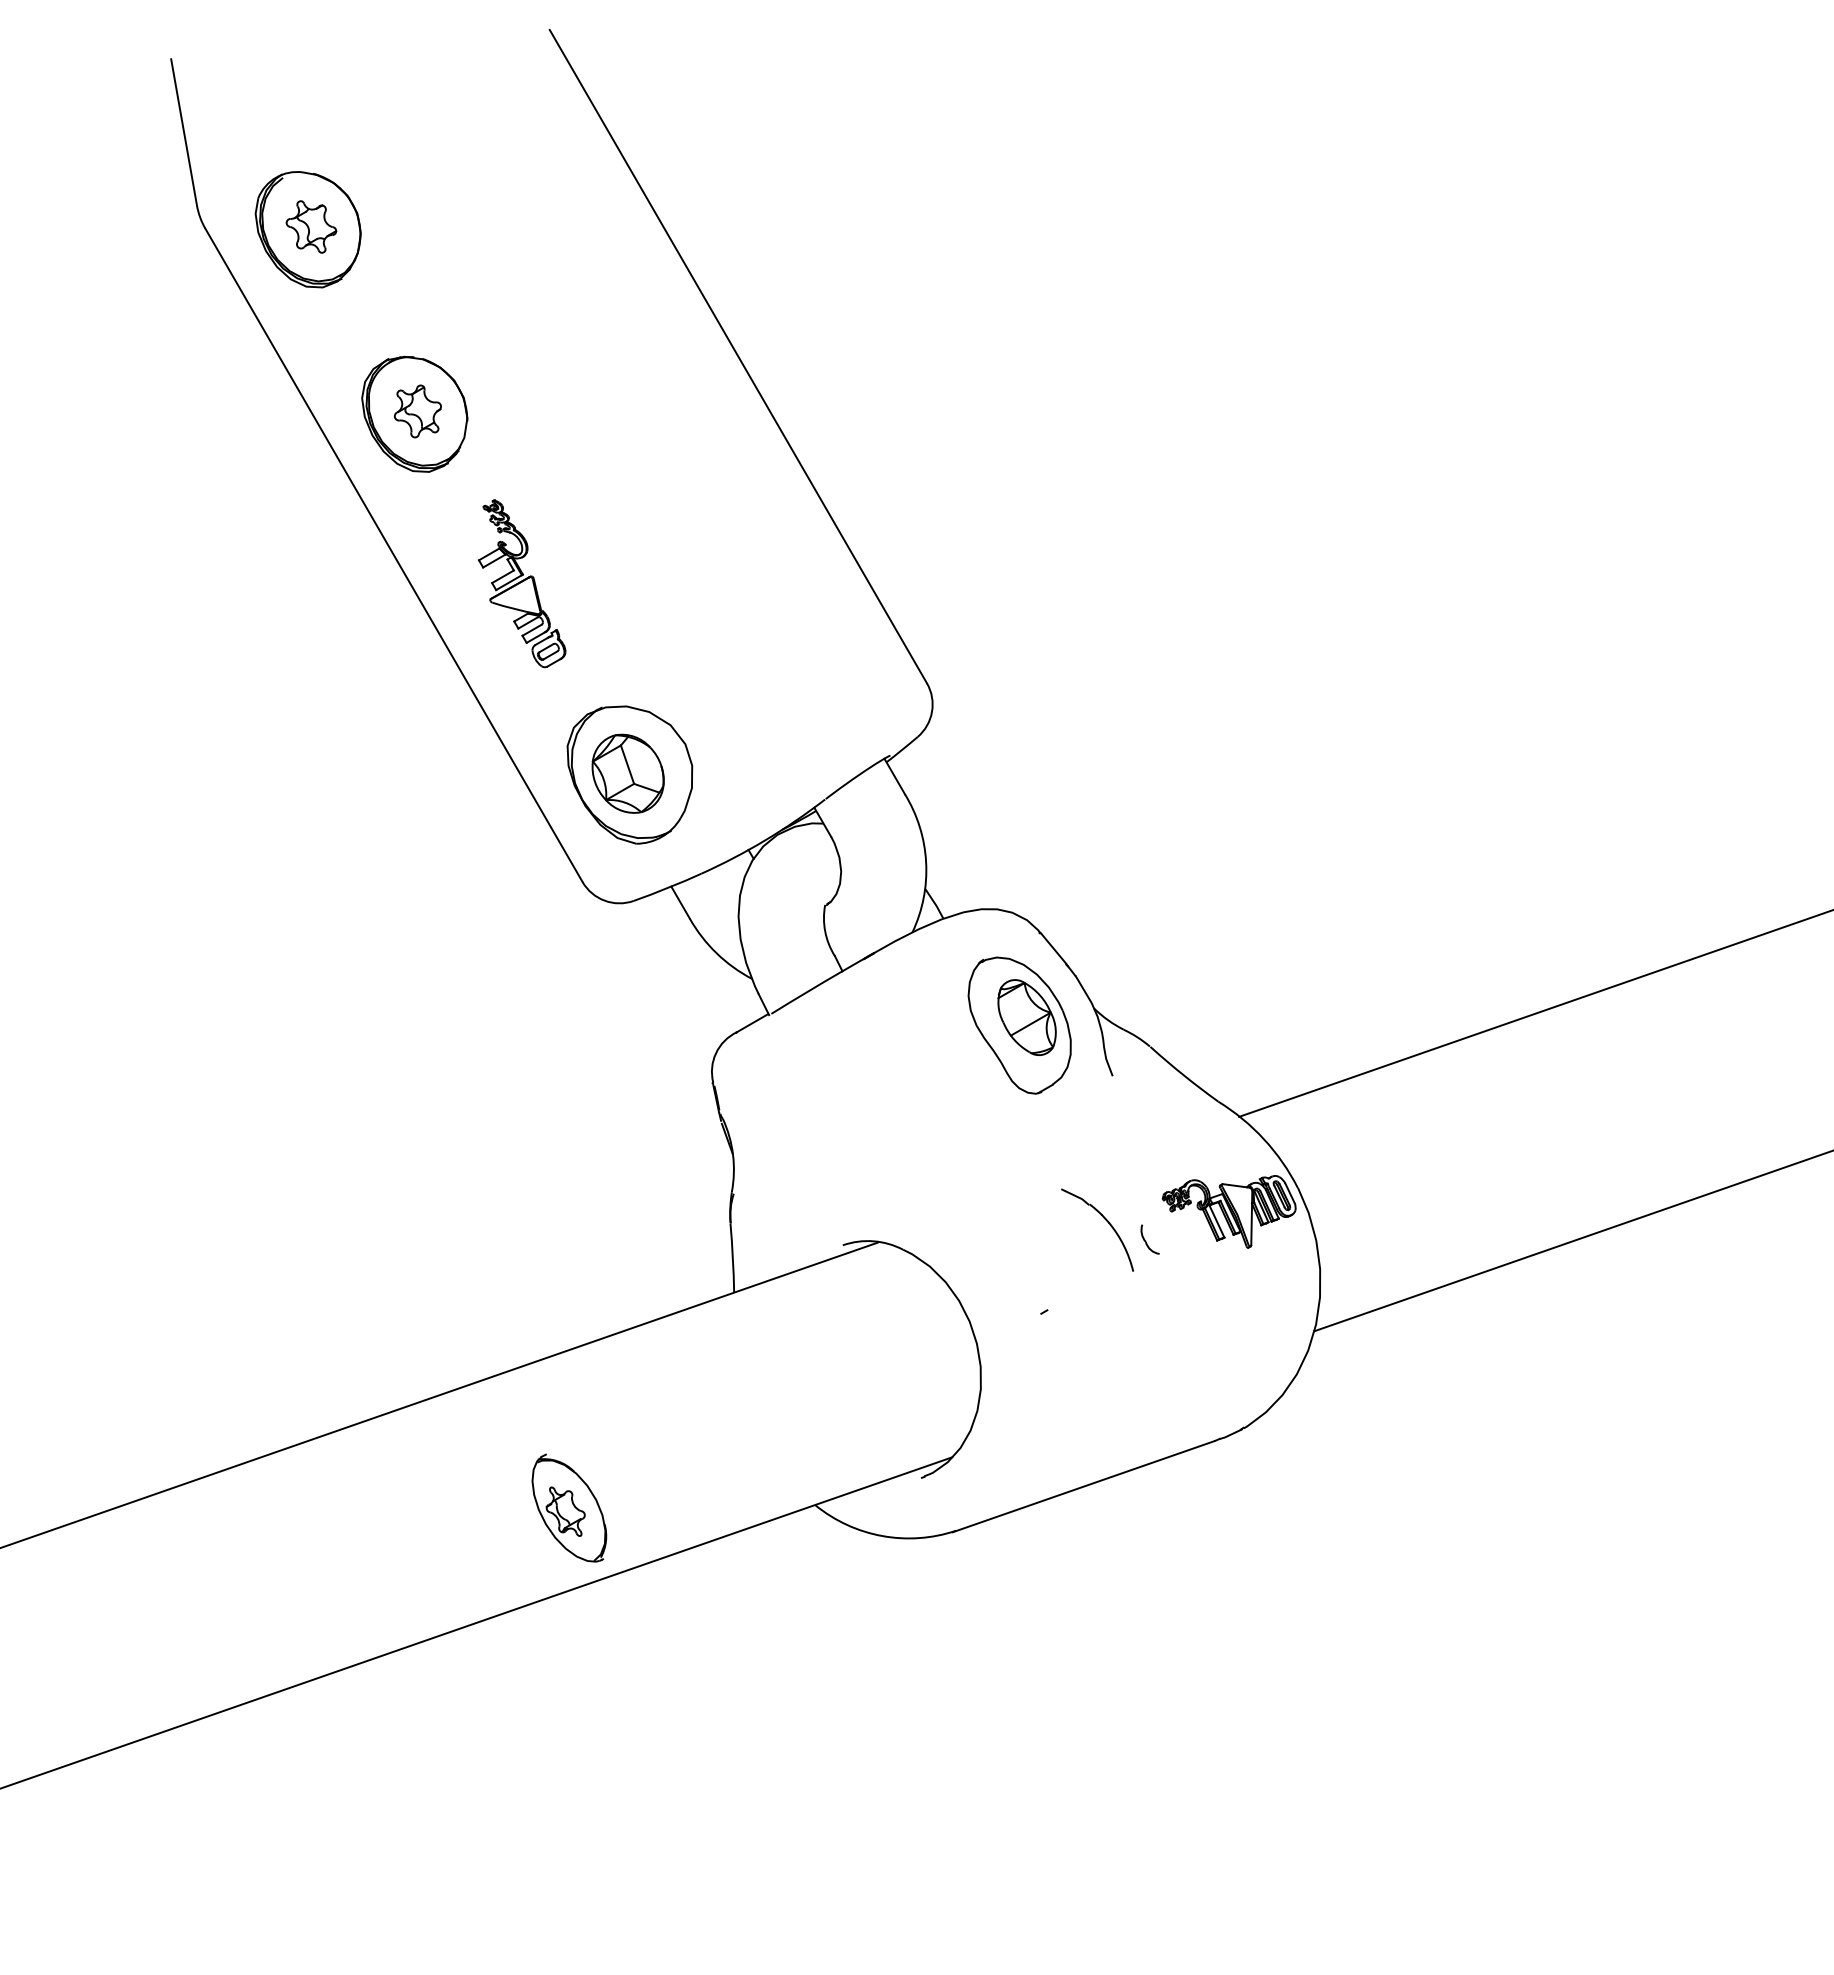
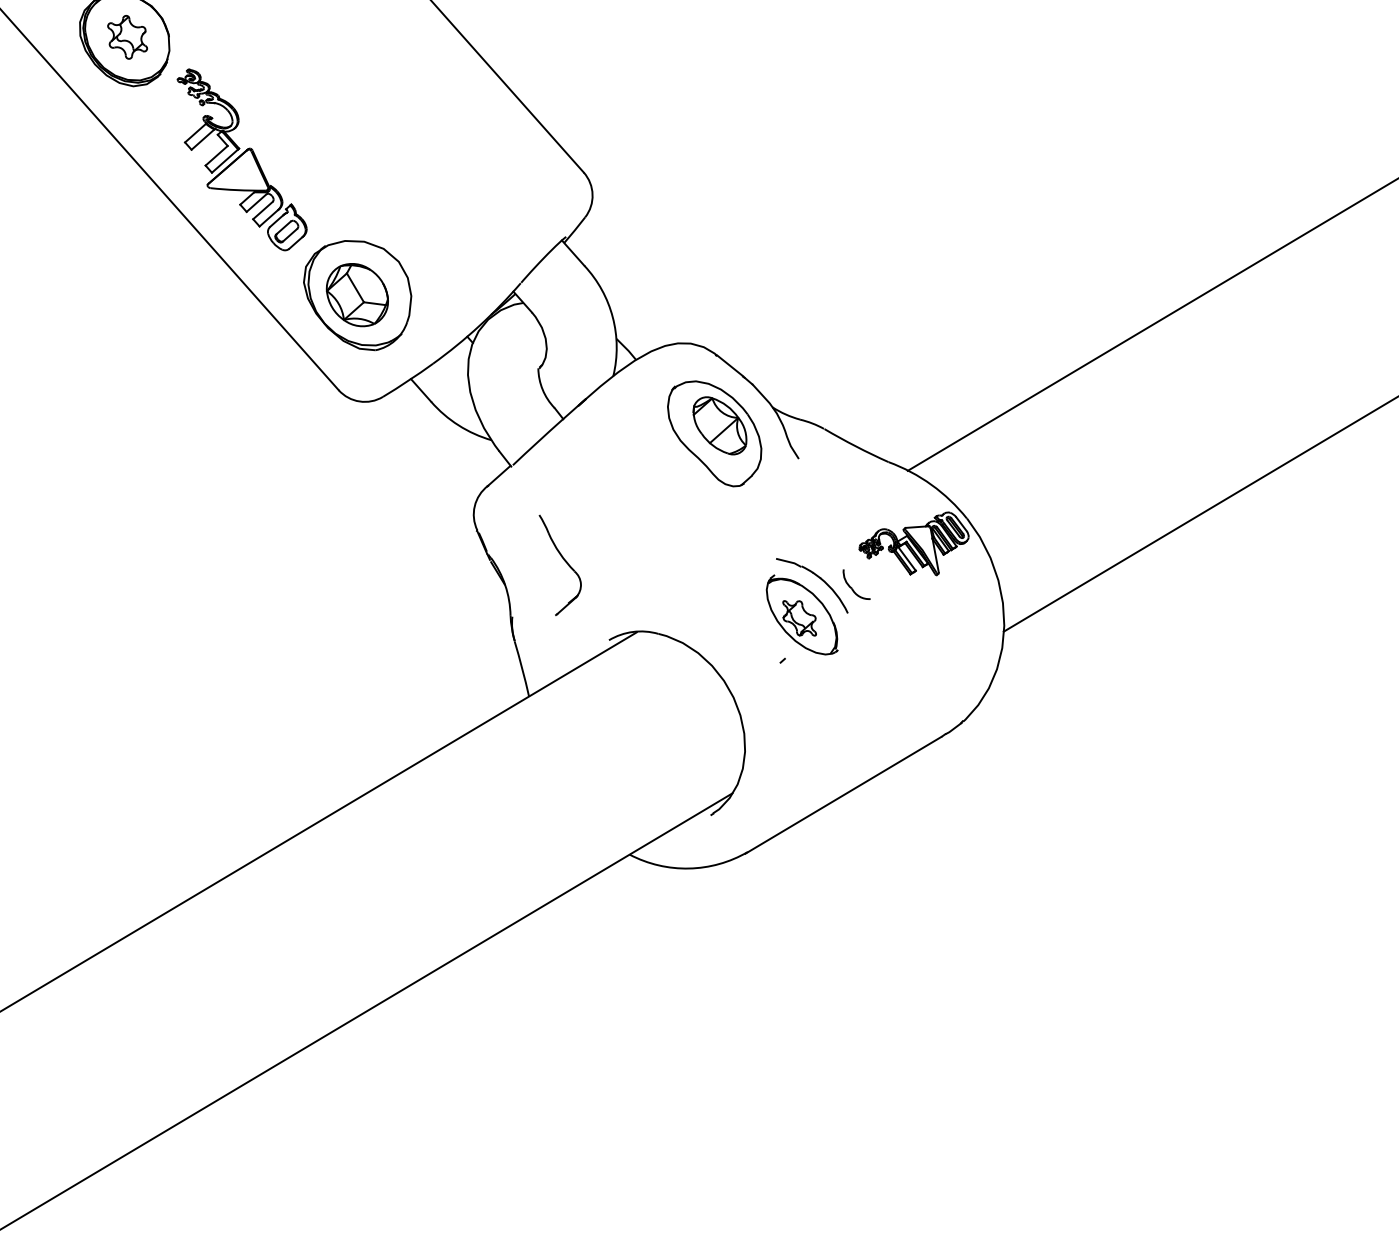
part: (521, 583) -> (239, 159), size x1.43
part: (804, 1141) -> (560, 562), added
part: (1149, 1239) -> (855, 584), size x1.43
part: (569, 1507) -> (801, 614), moved

